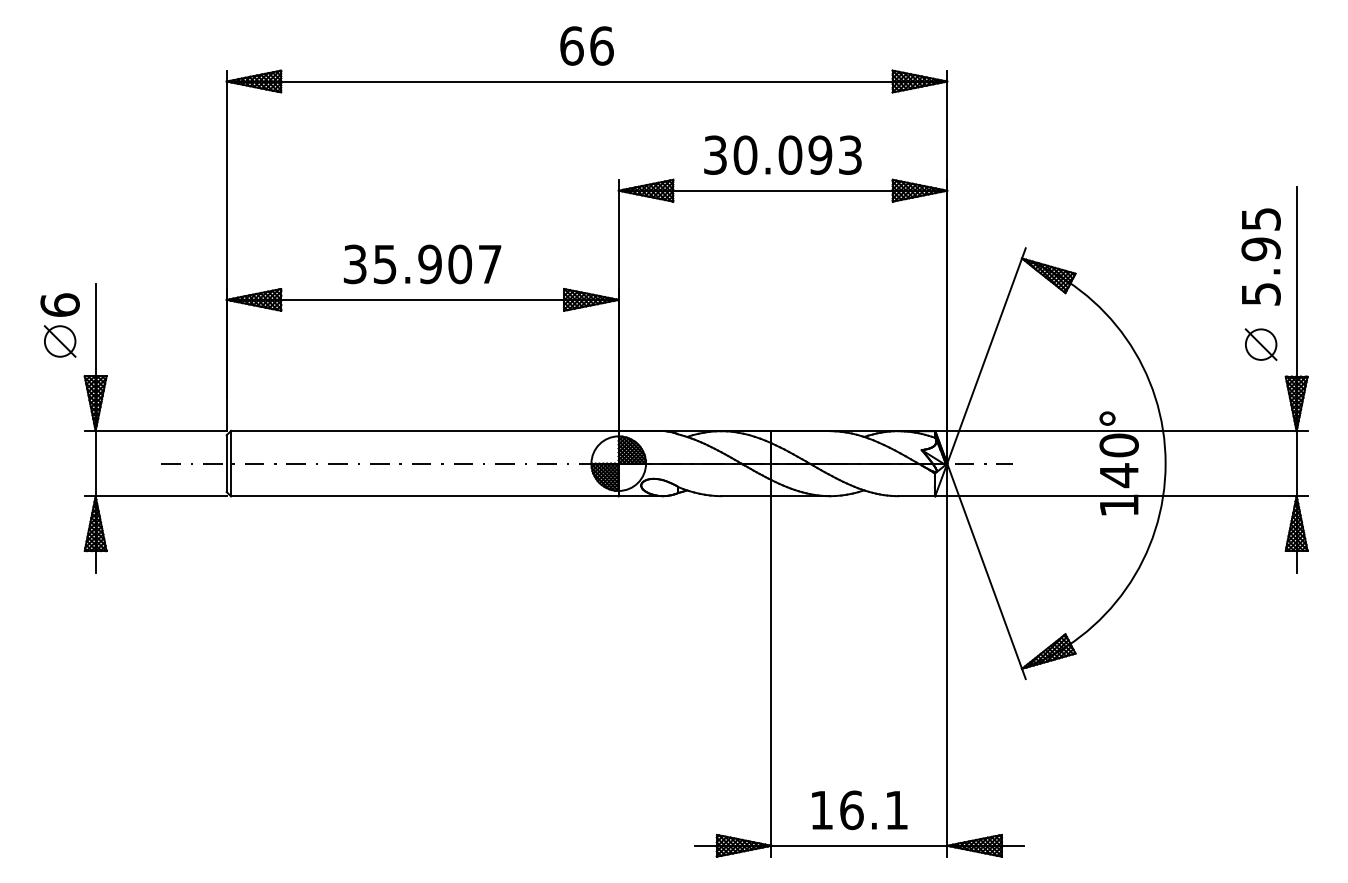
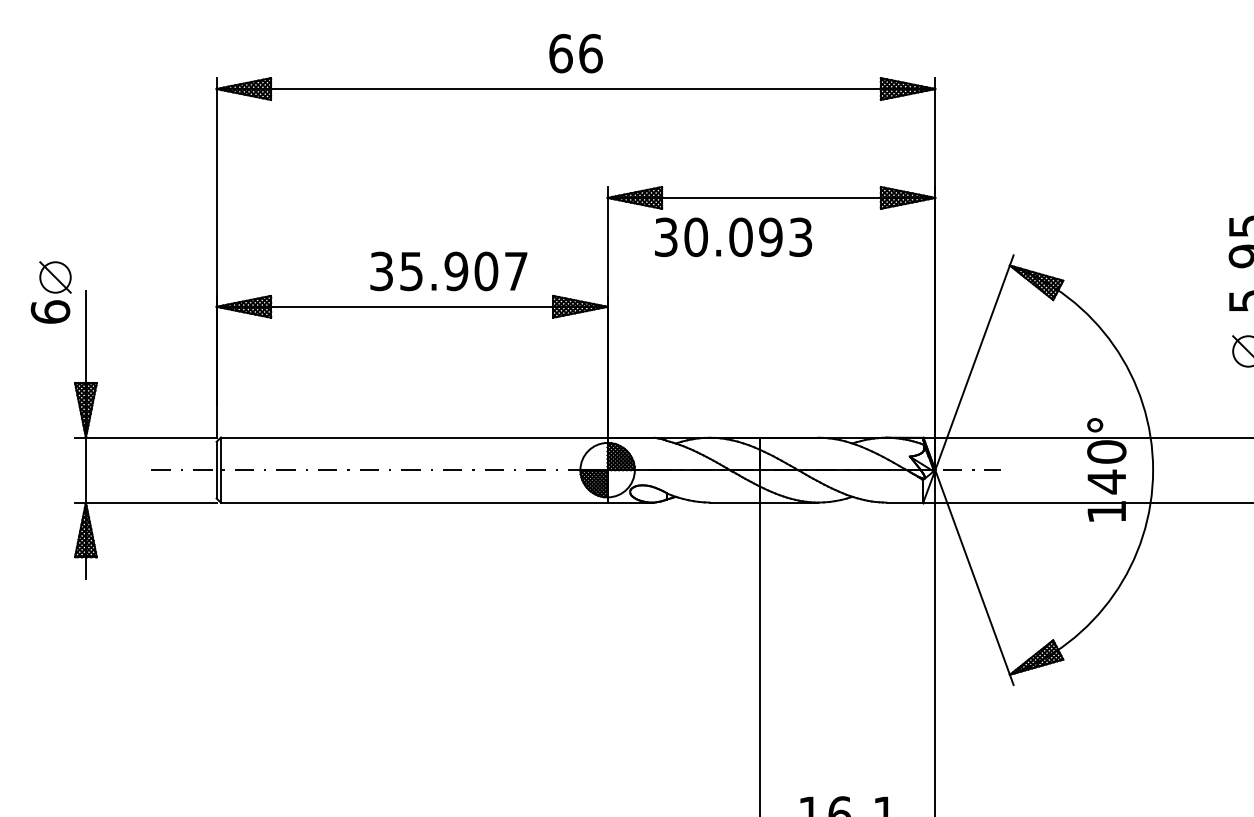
text: (782, 154) -> (733, 236), moved
text: (422, 264) -> (448, 271), moved
part: (59, 341) -> (54, 277), moved

